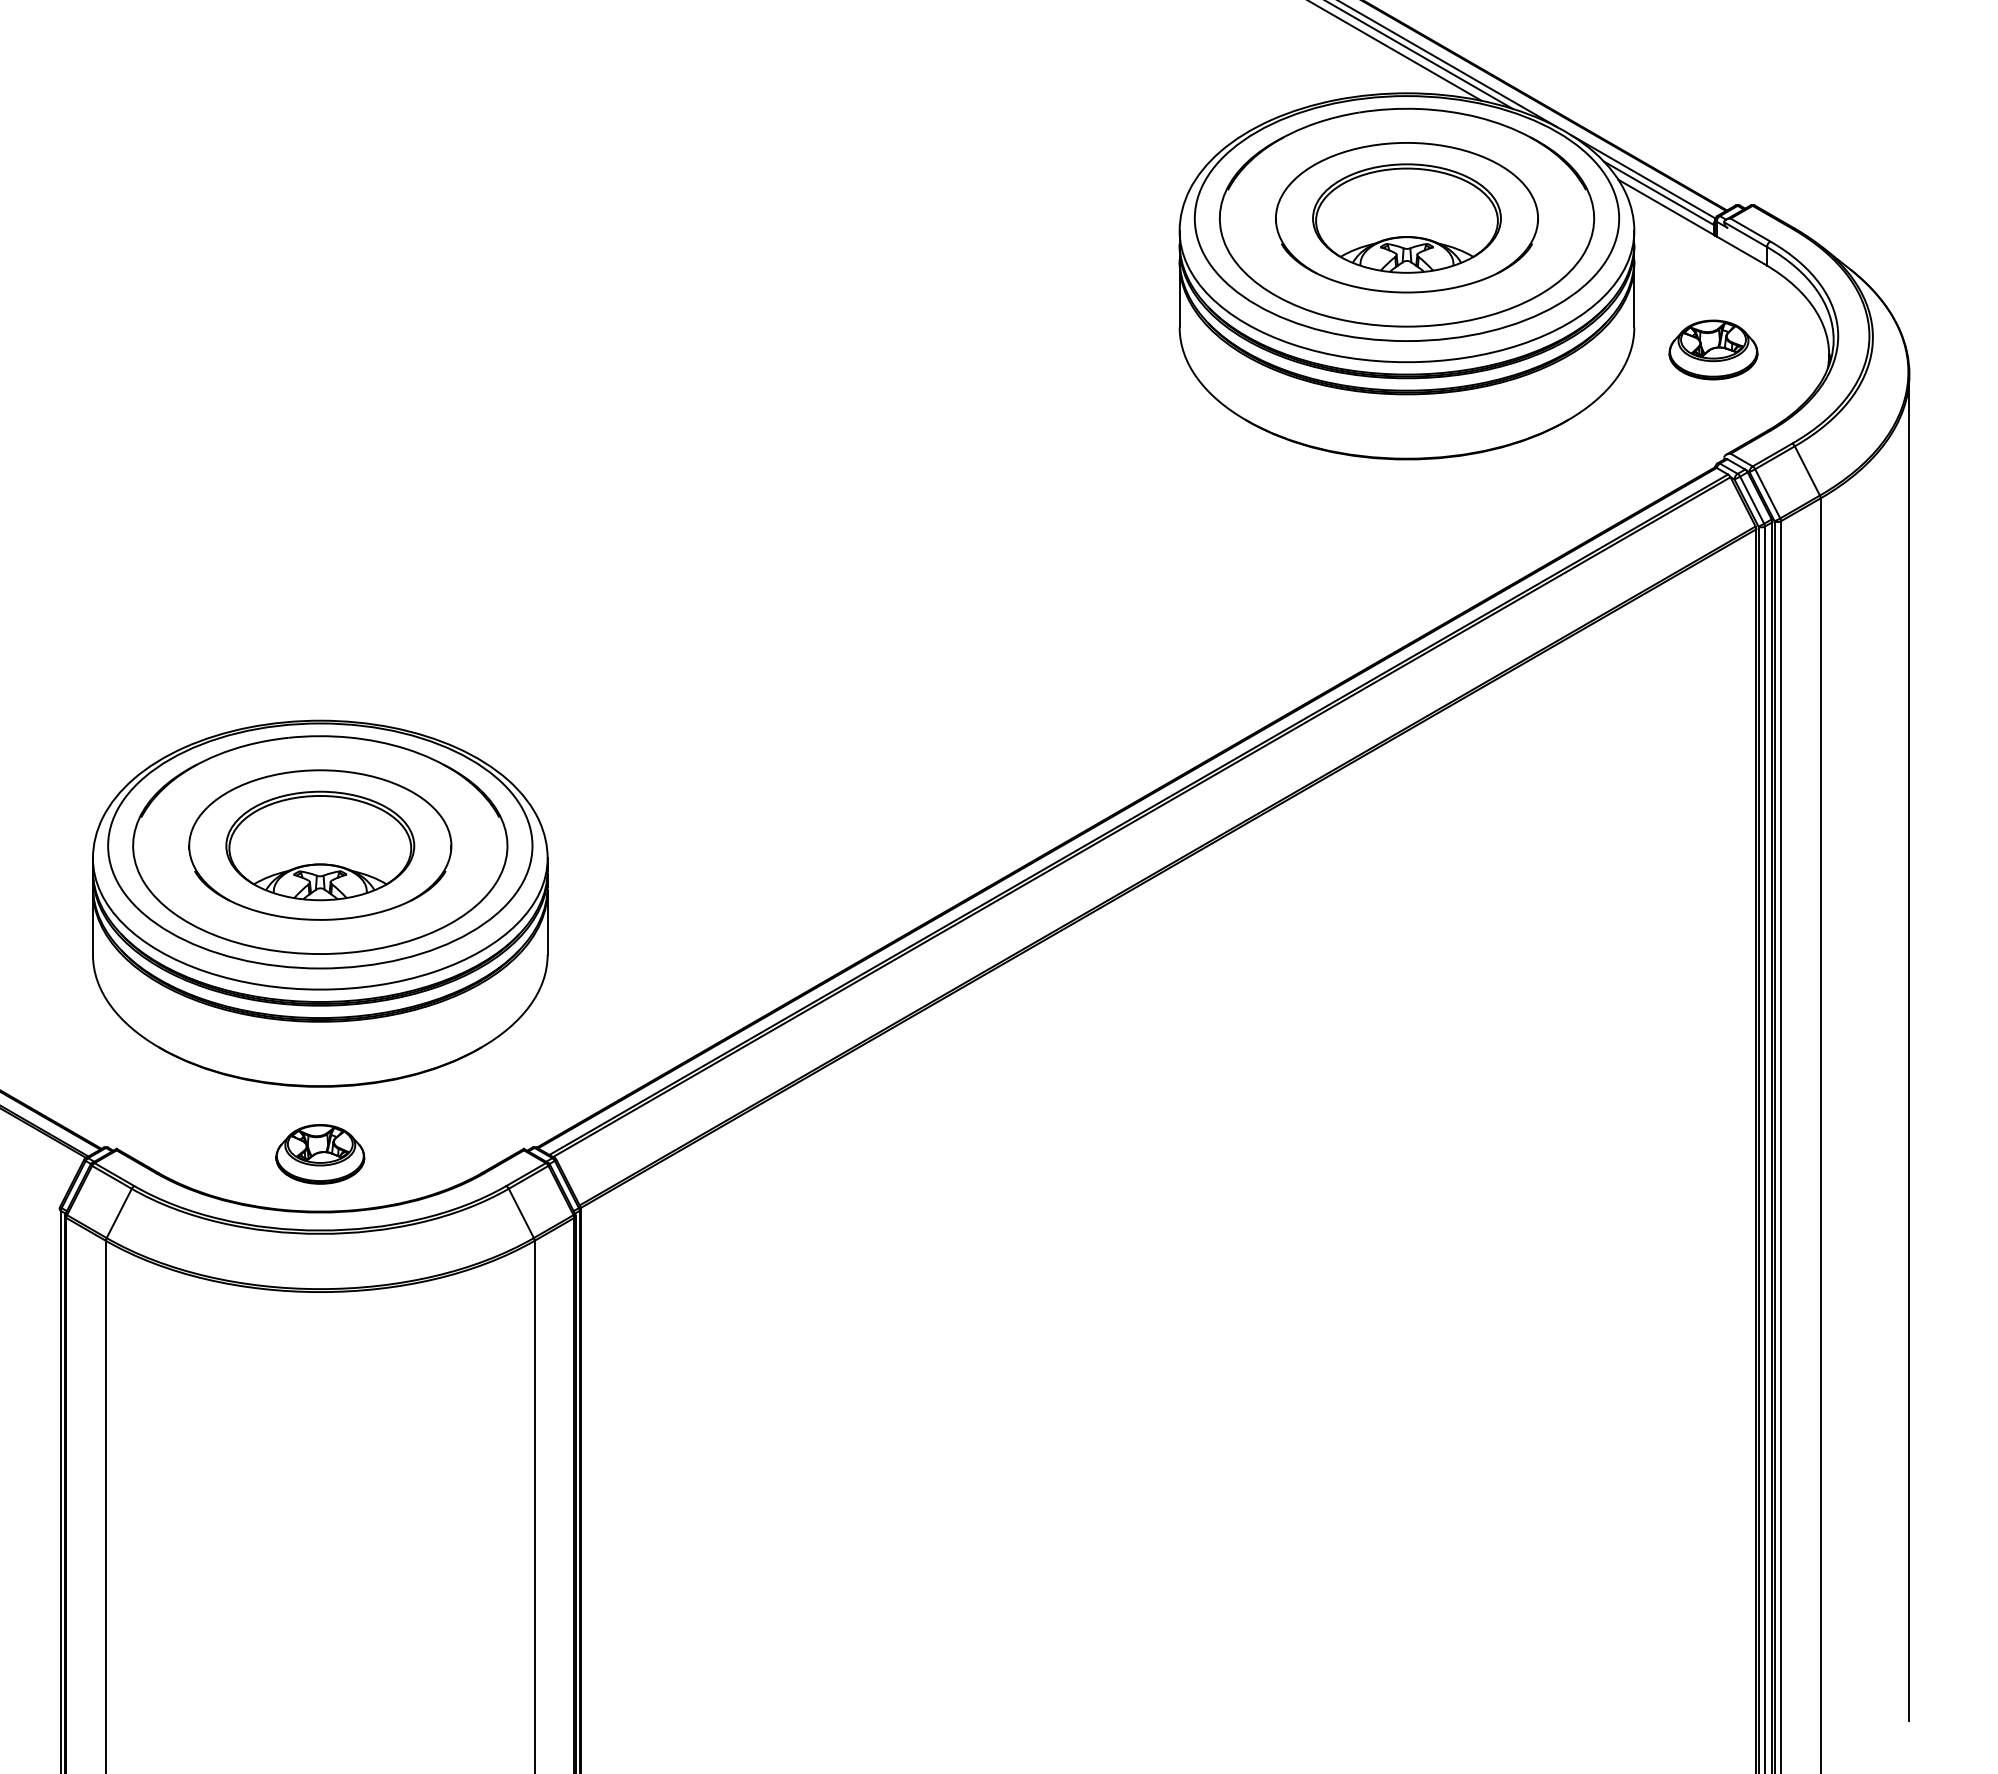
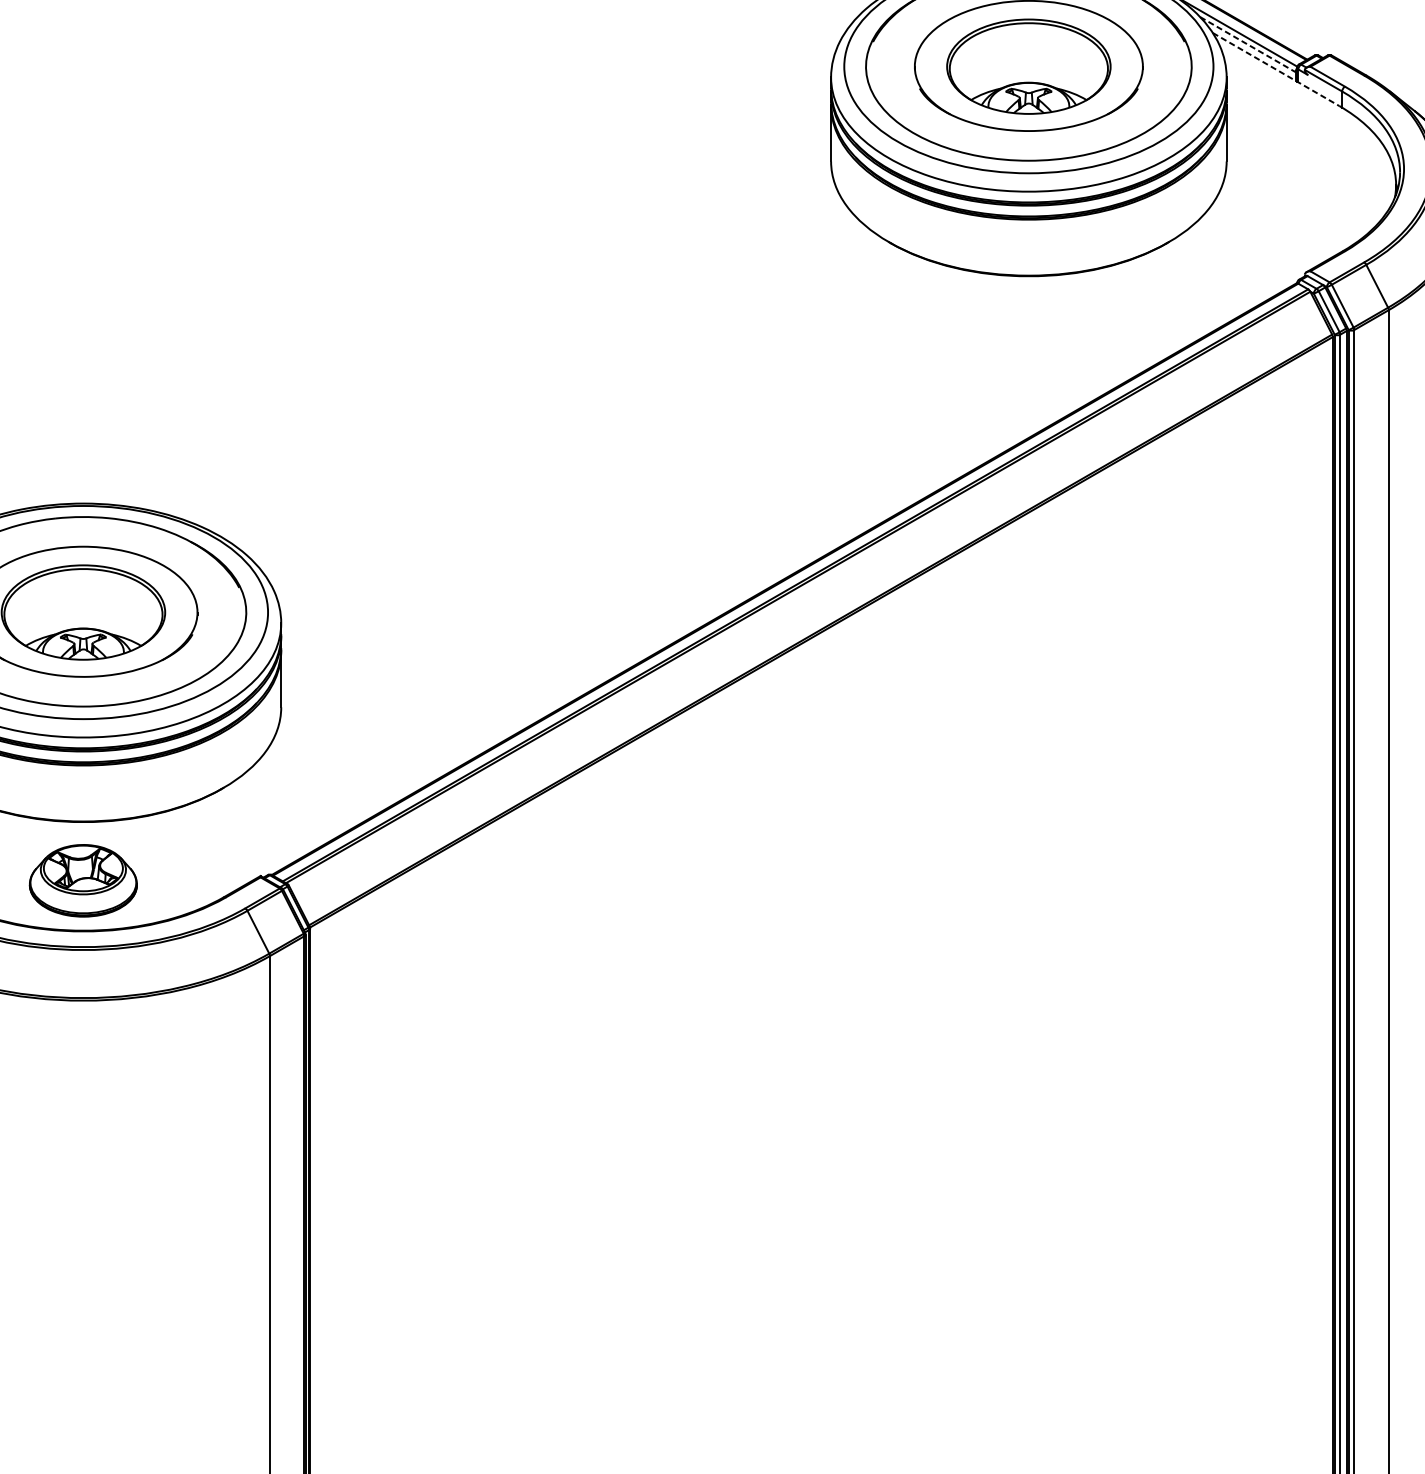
line: (1659, 193) -> (1248, 44), solid -> dashed
line: (1691, 221) -> (1276, 69), solid -> dashed
part: (1713, 349) -> (1295, 180), removed
part: (320, 1154) -> (83, 880), size x1.4

